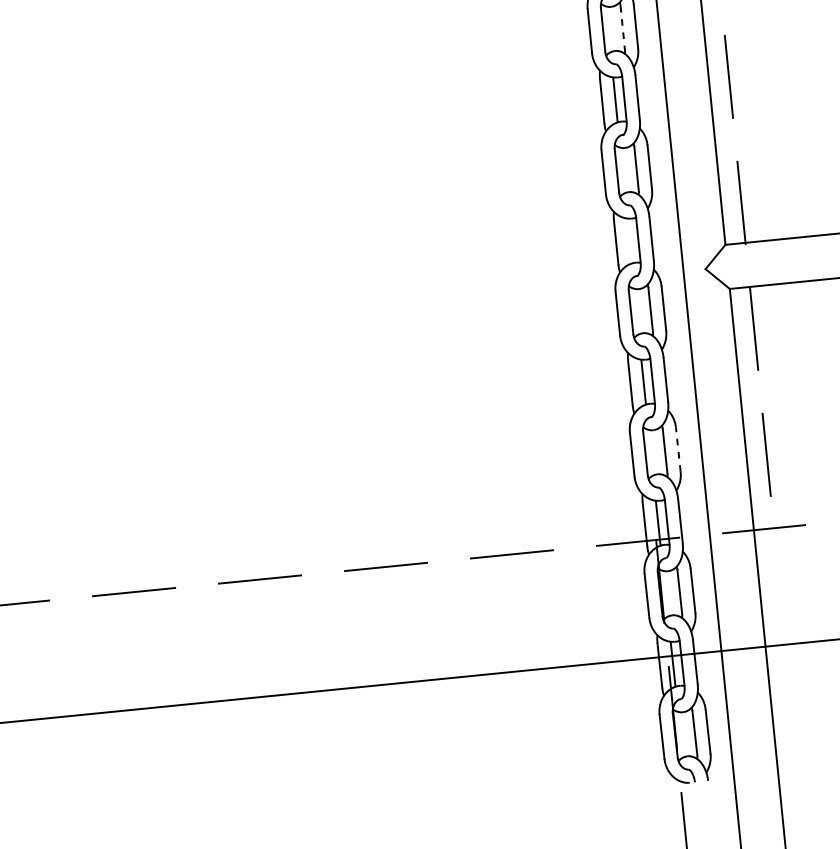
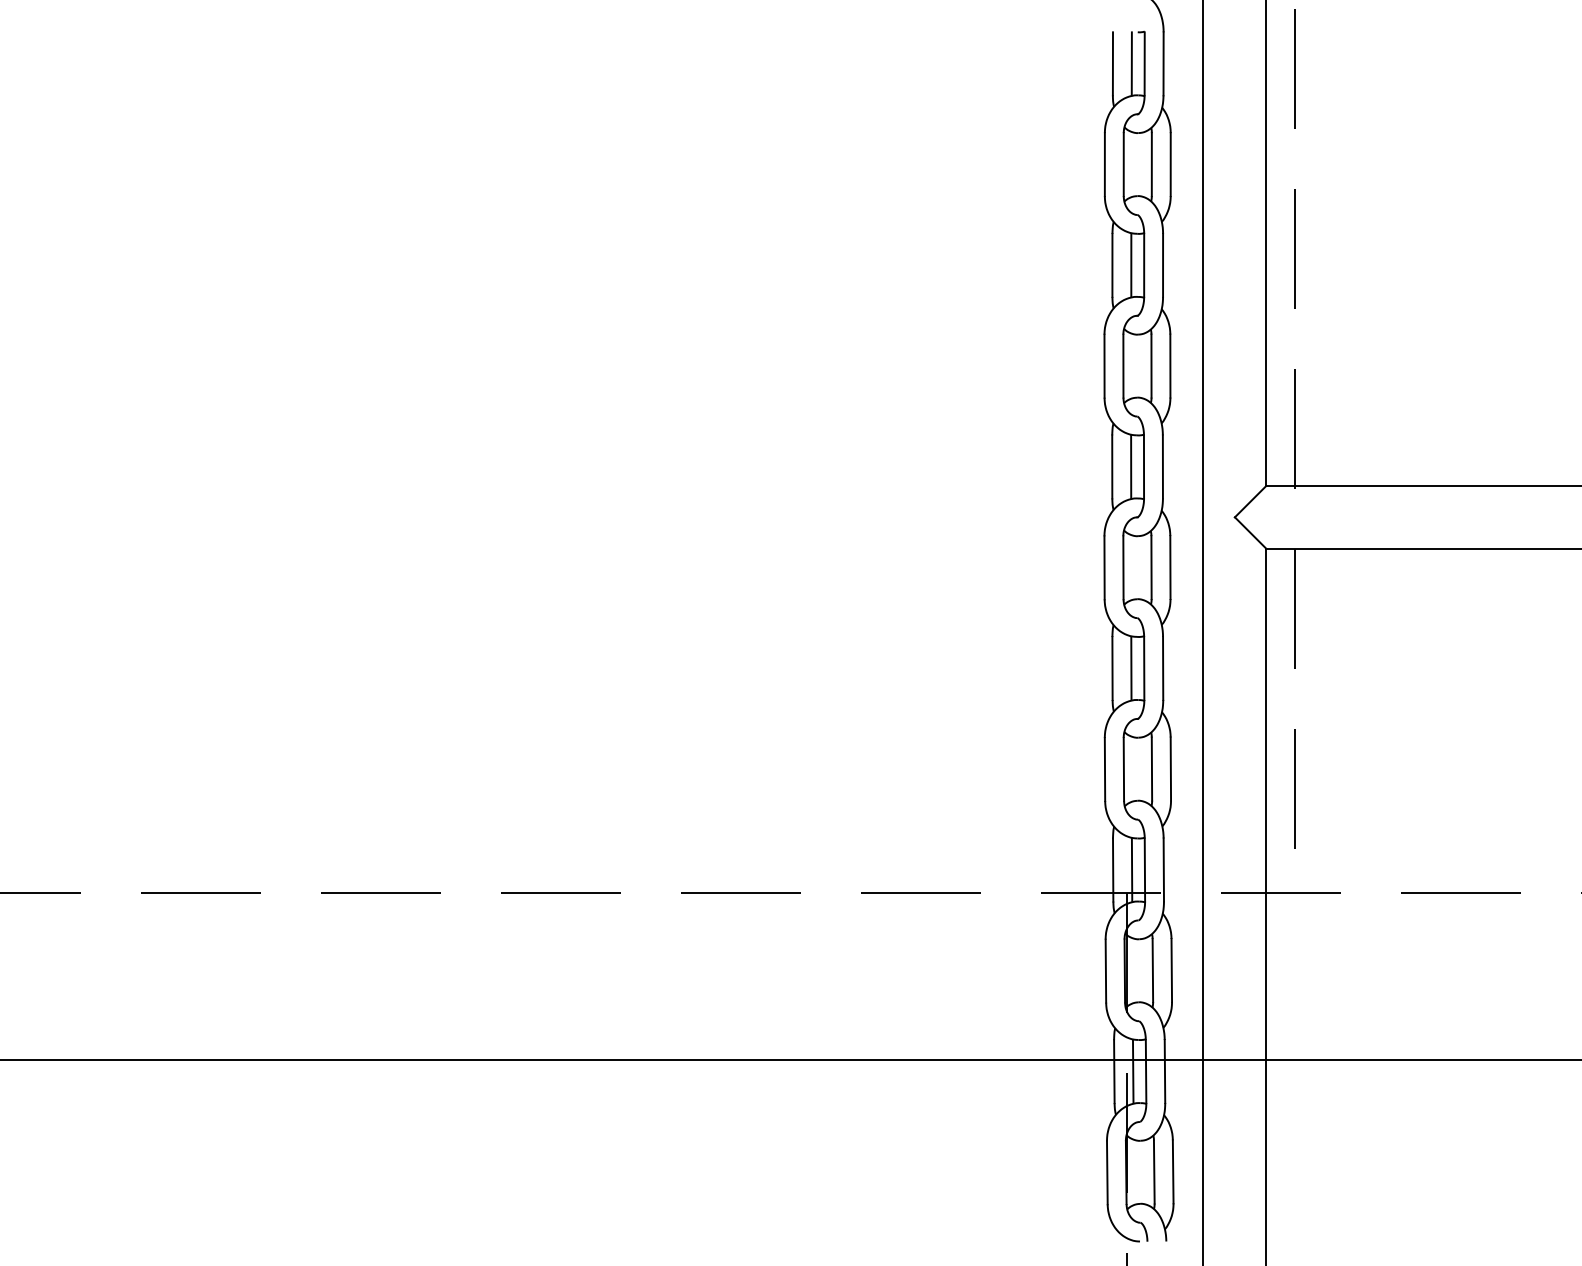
line: (622, 28) -> (1151, 165), dashed -> solid
line: (629, 240) -> (1131, 466), added
line: (678, 449) -> (1170, 768), dashed -> solid

